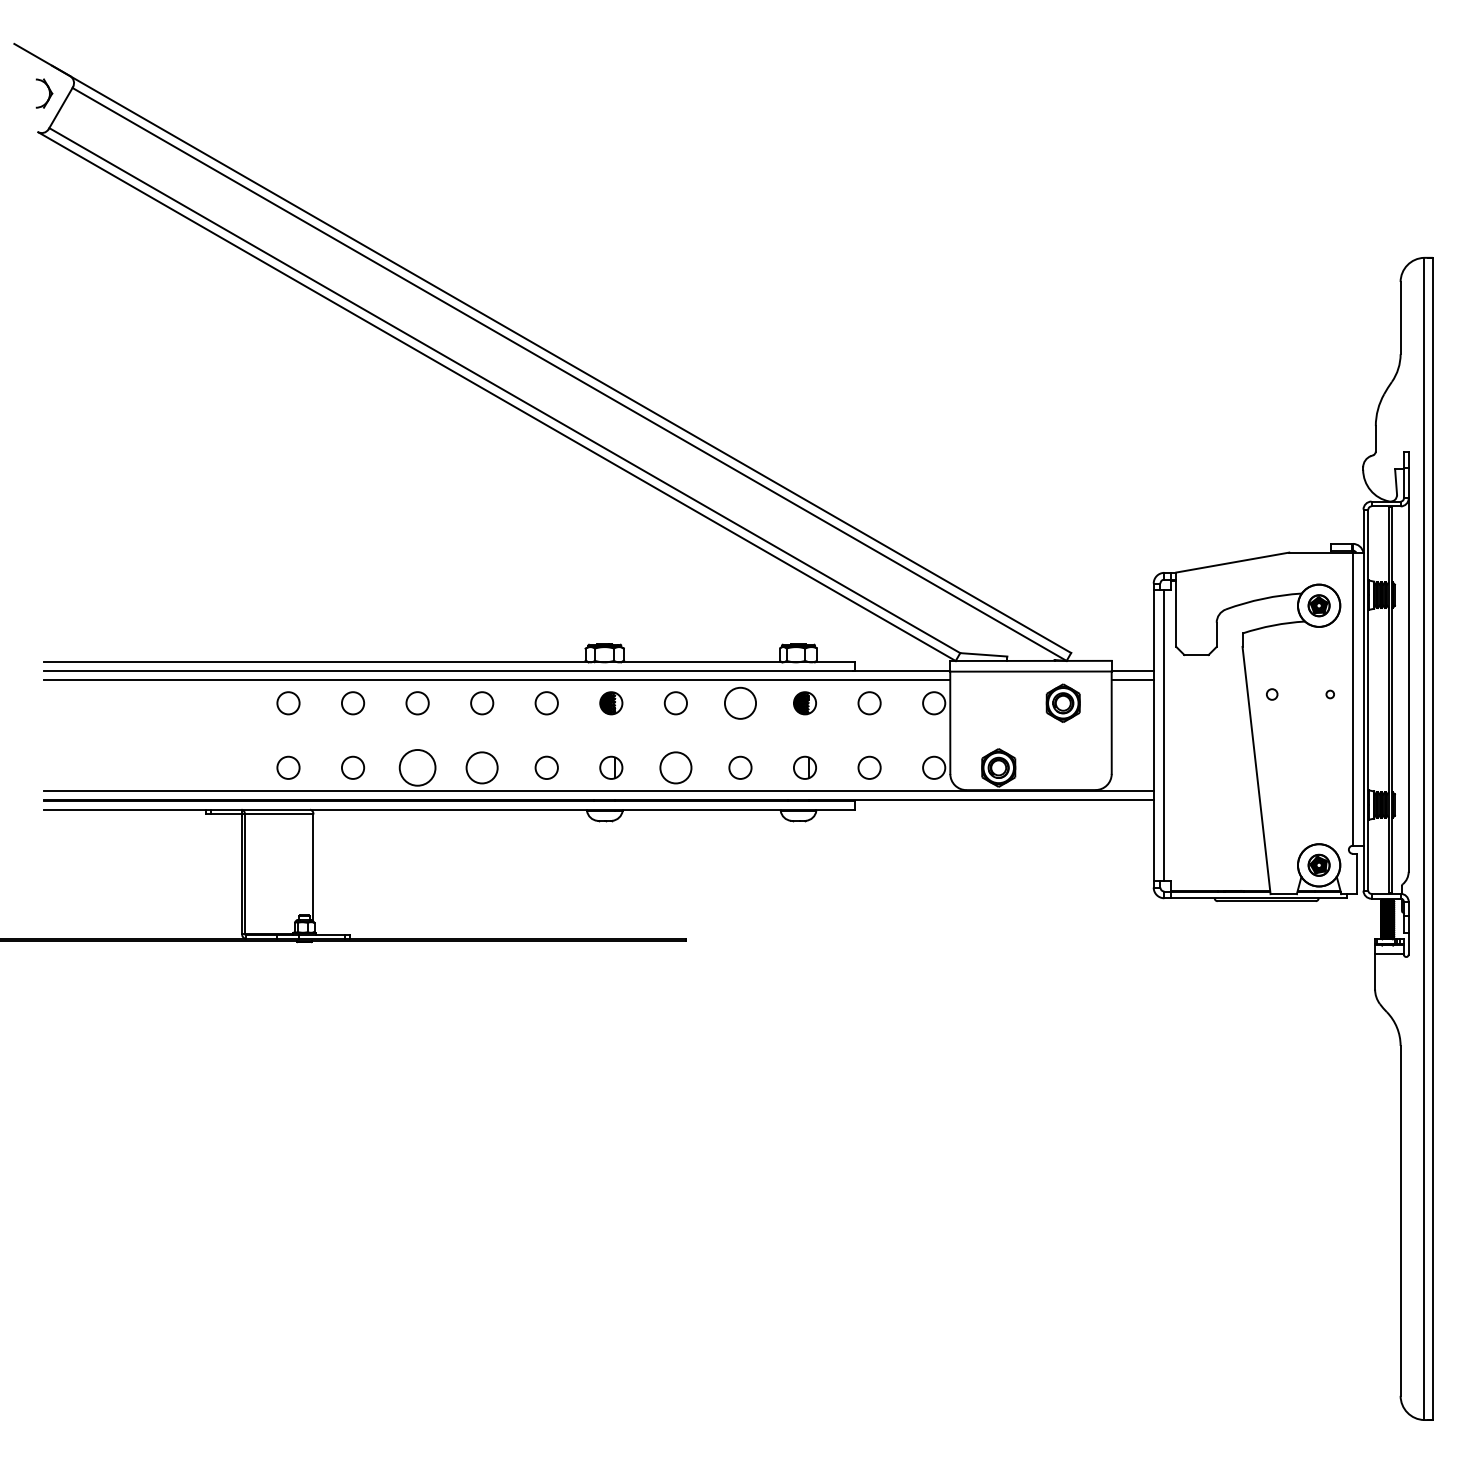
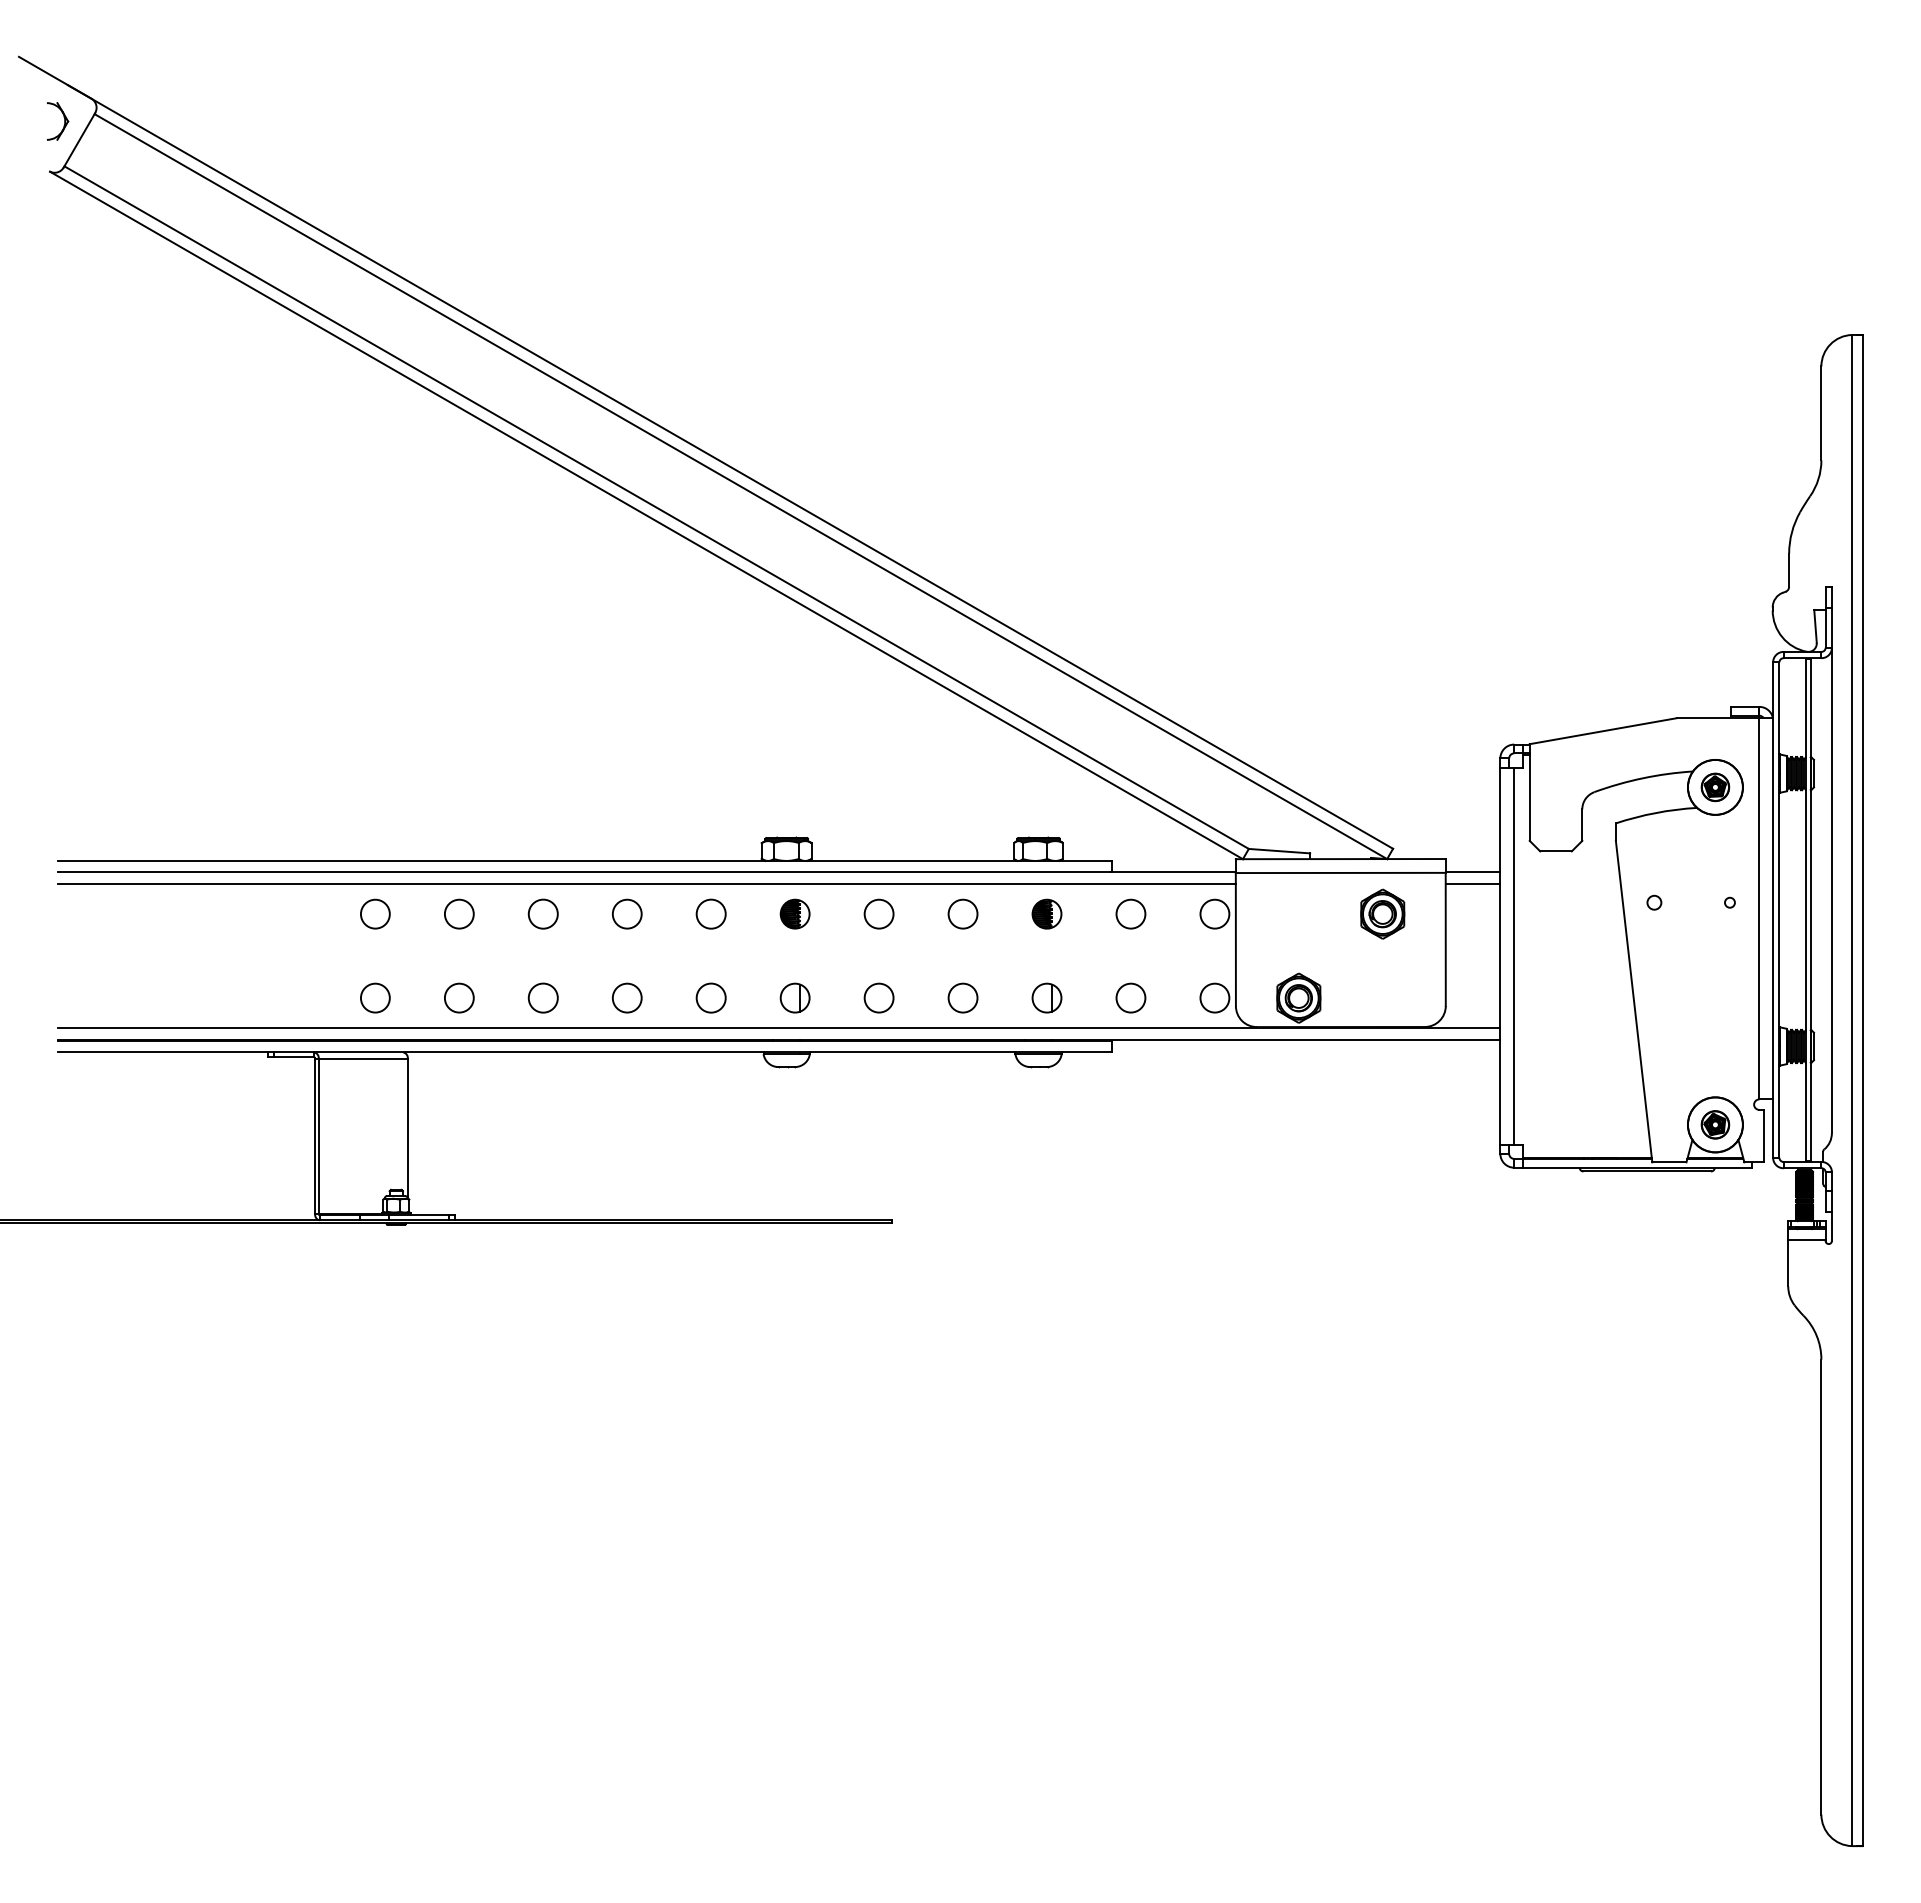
circle: (740, 702) -> (962, 913), size x0.71
circle: (417, 767) -> (542, 997), size x0.62
circle: (482, 767) -> (627, 997), size x0.71
circle: (675, 767) -> (878, 997), size x0.71

